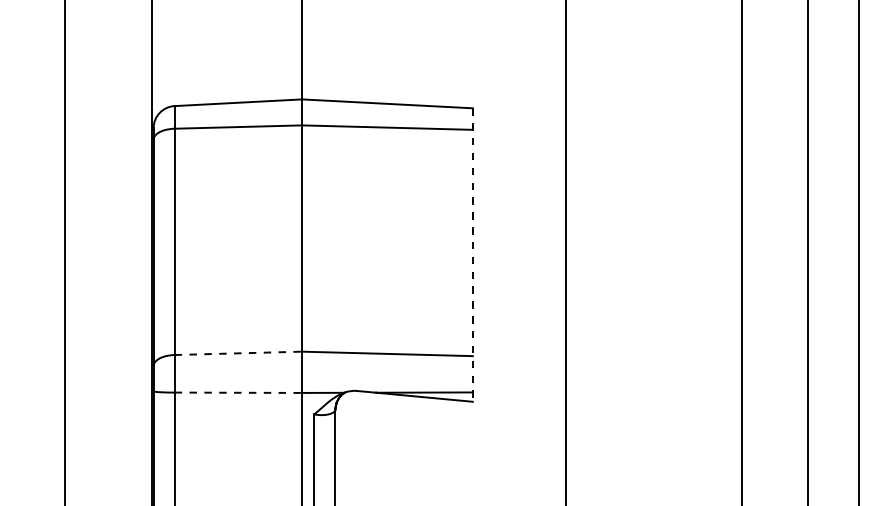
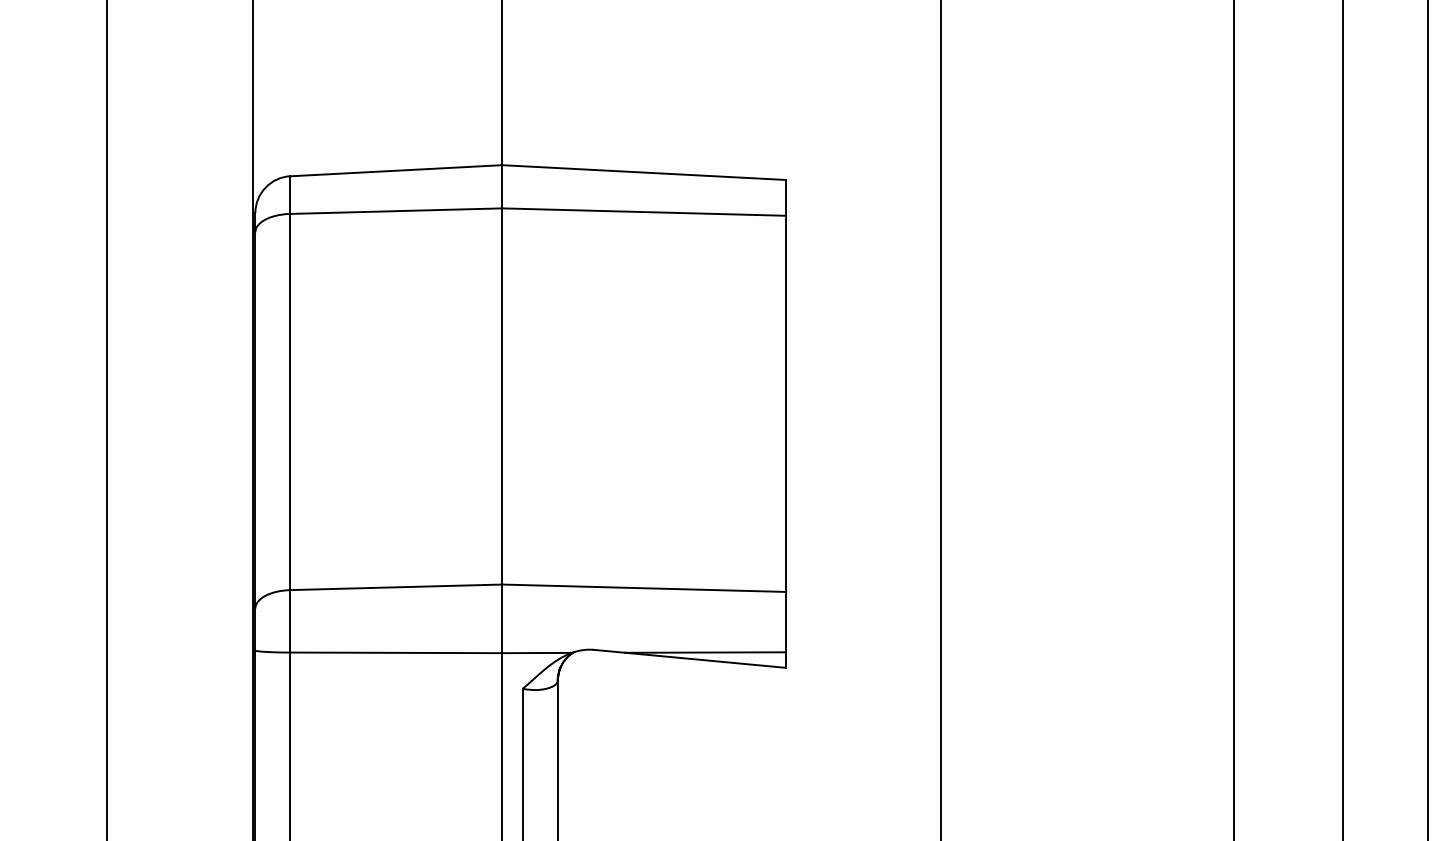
line: (472, 255) -> (785, 424), dashed -> solid
line: (238, 353) -> (396, 587), dashed -> solid
line: (238, 392) -> (396, 652), dashed -> solid

